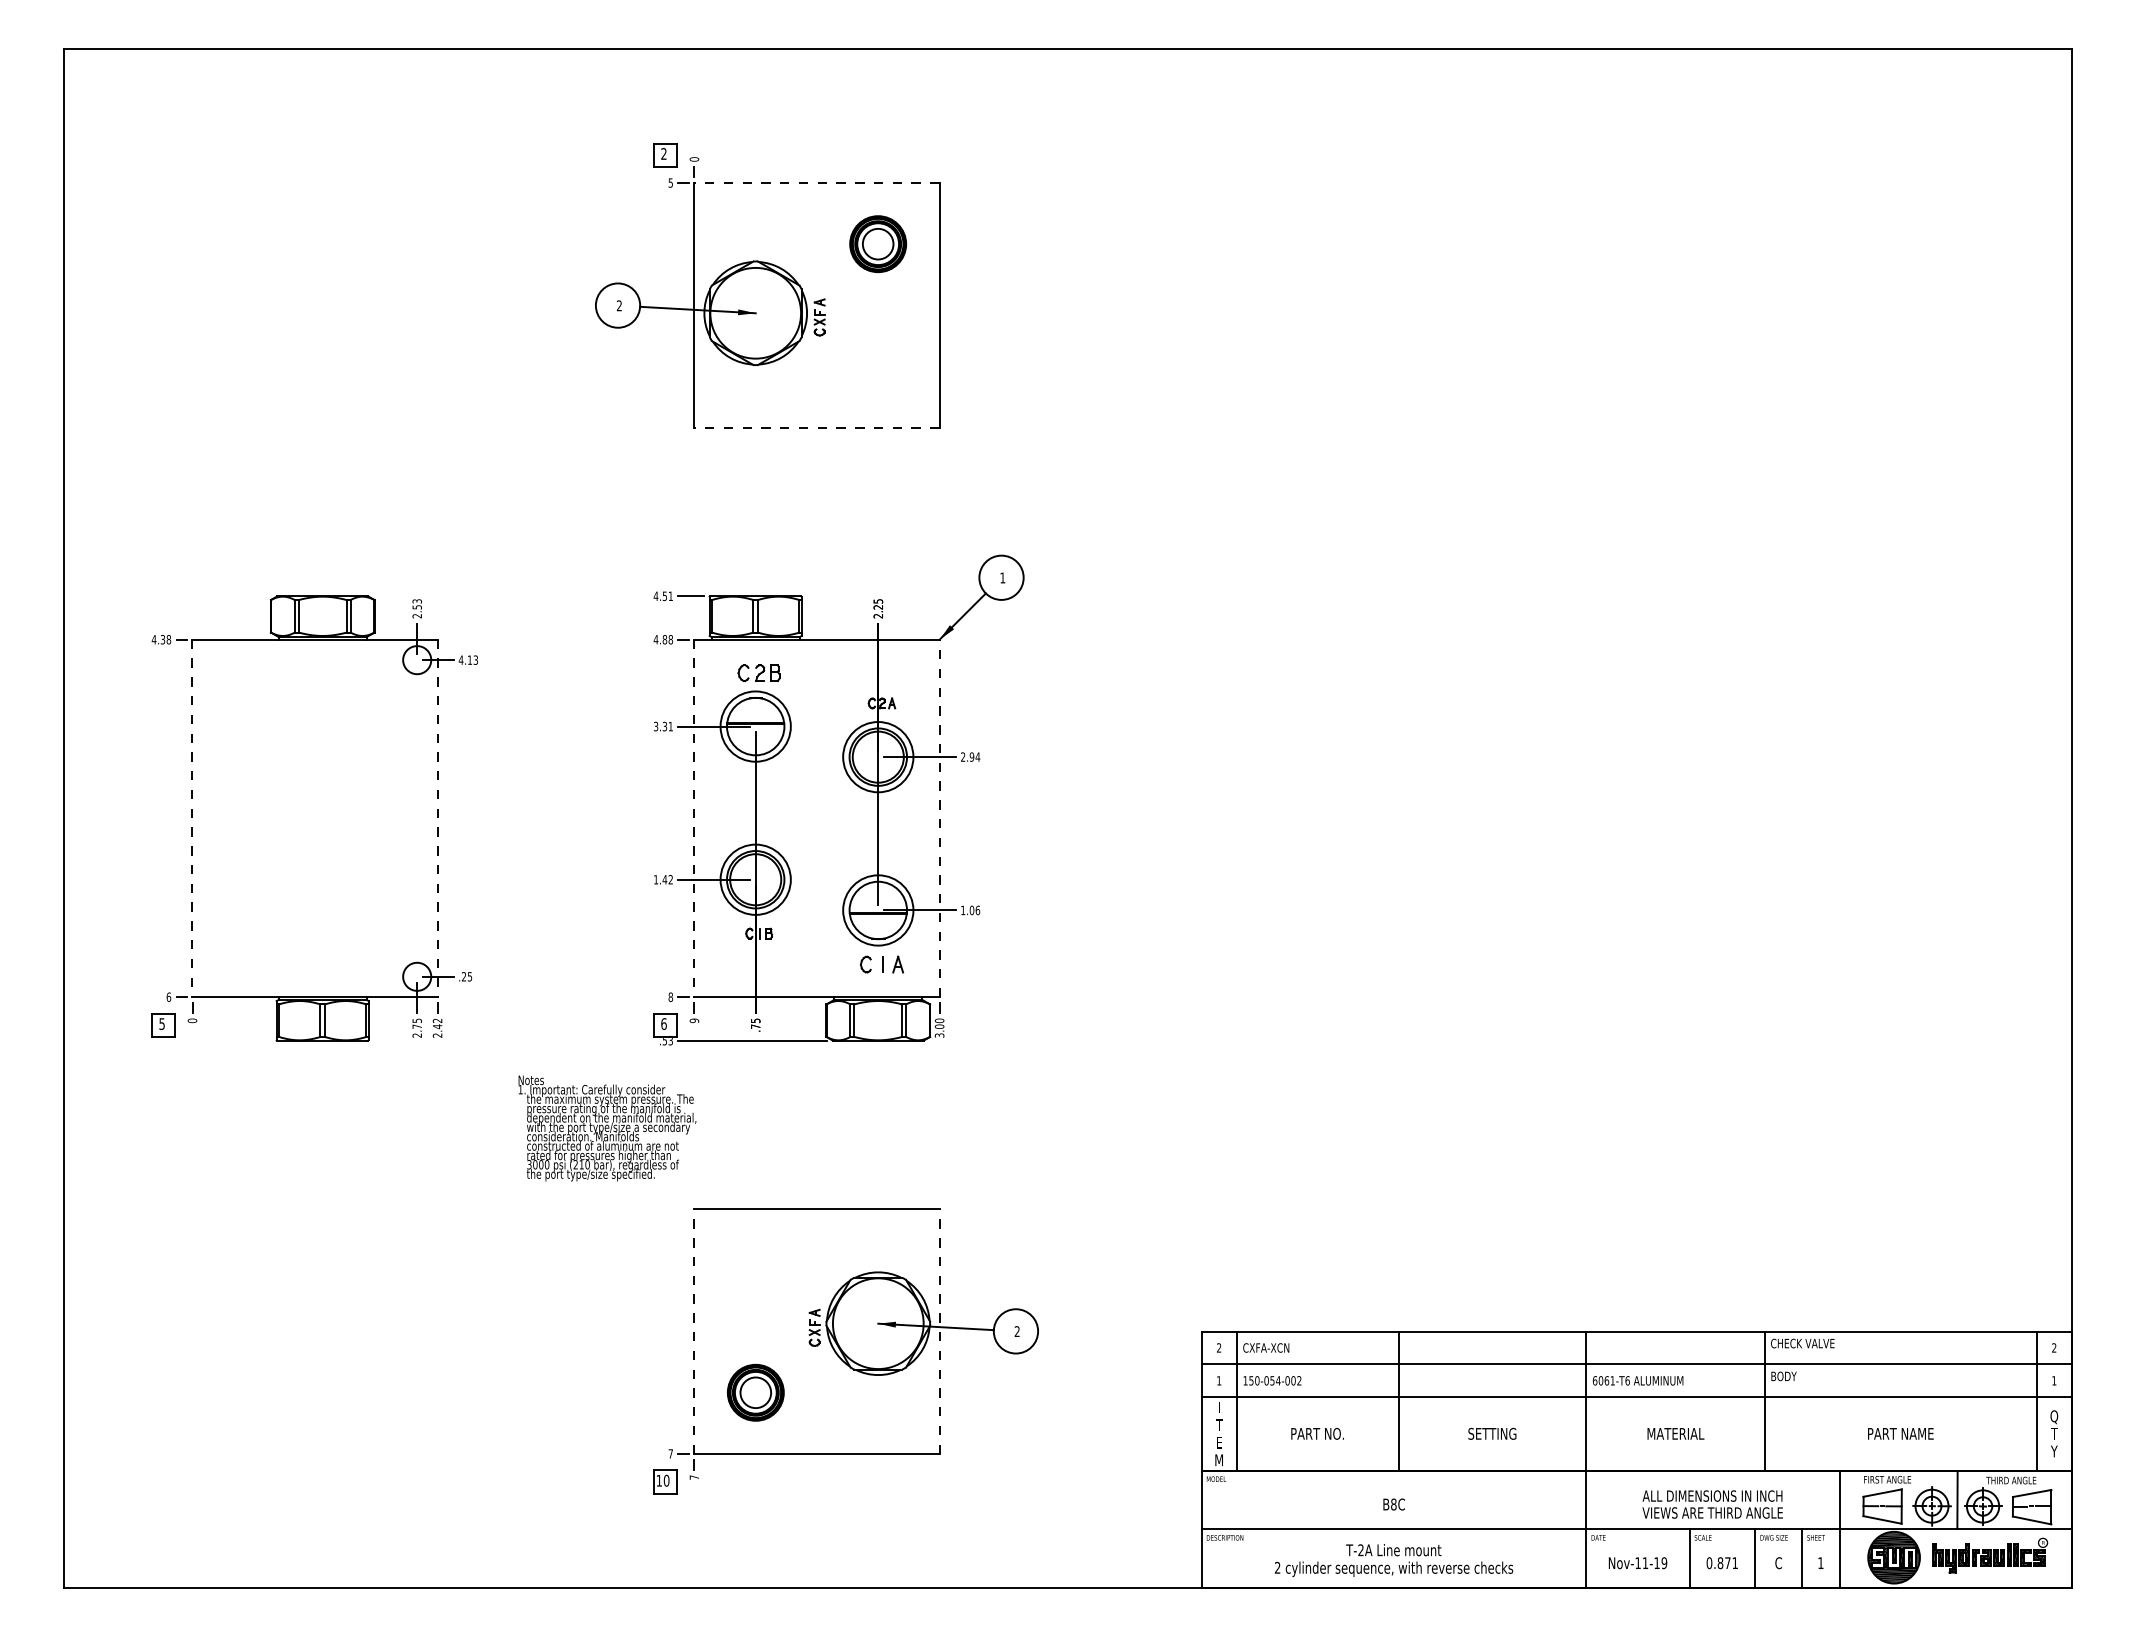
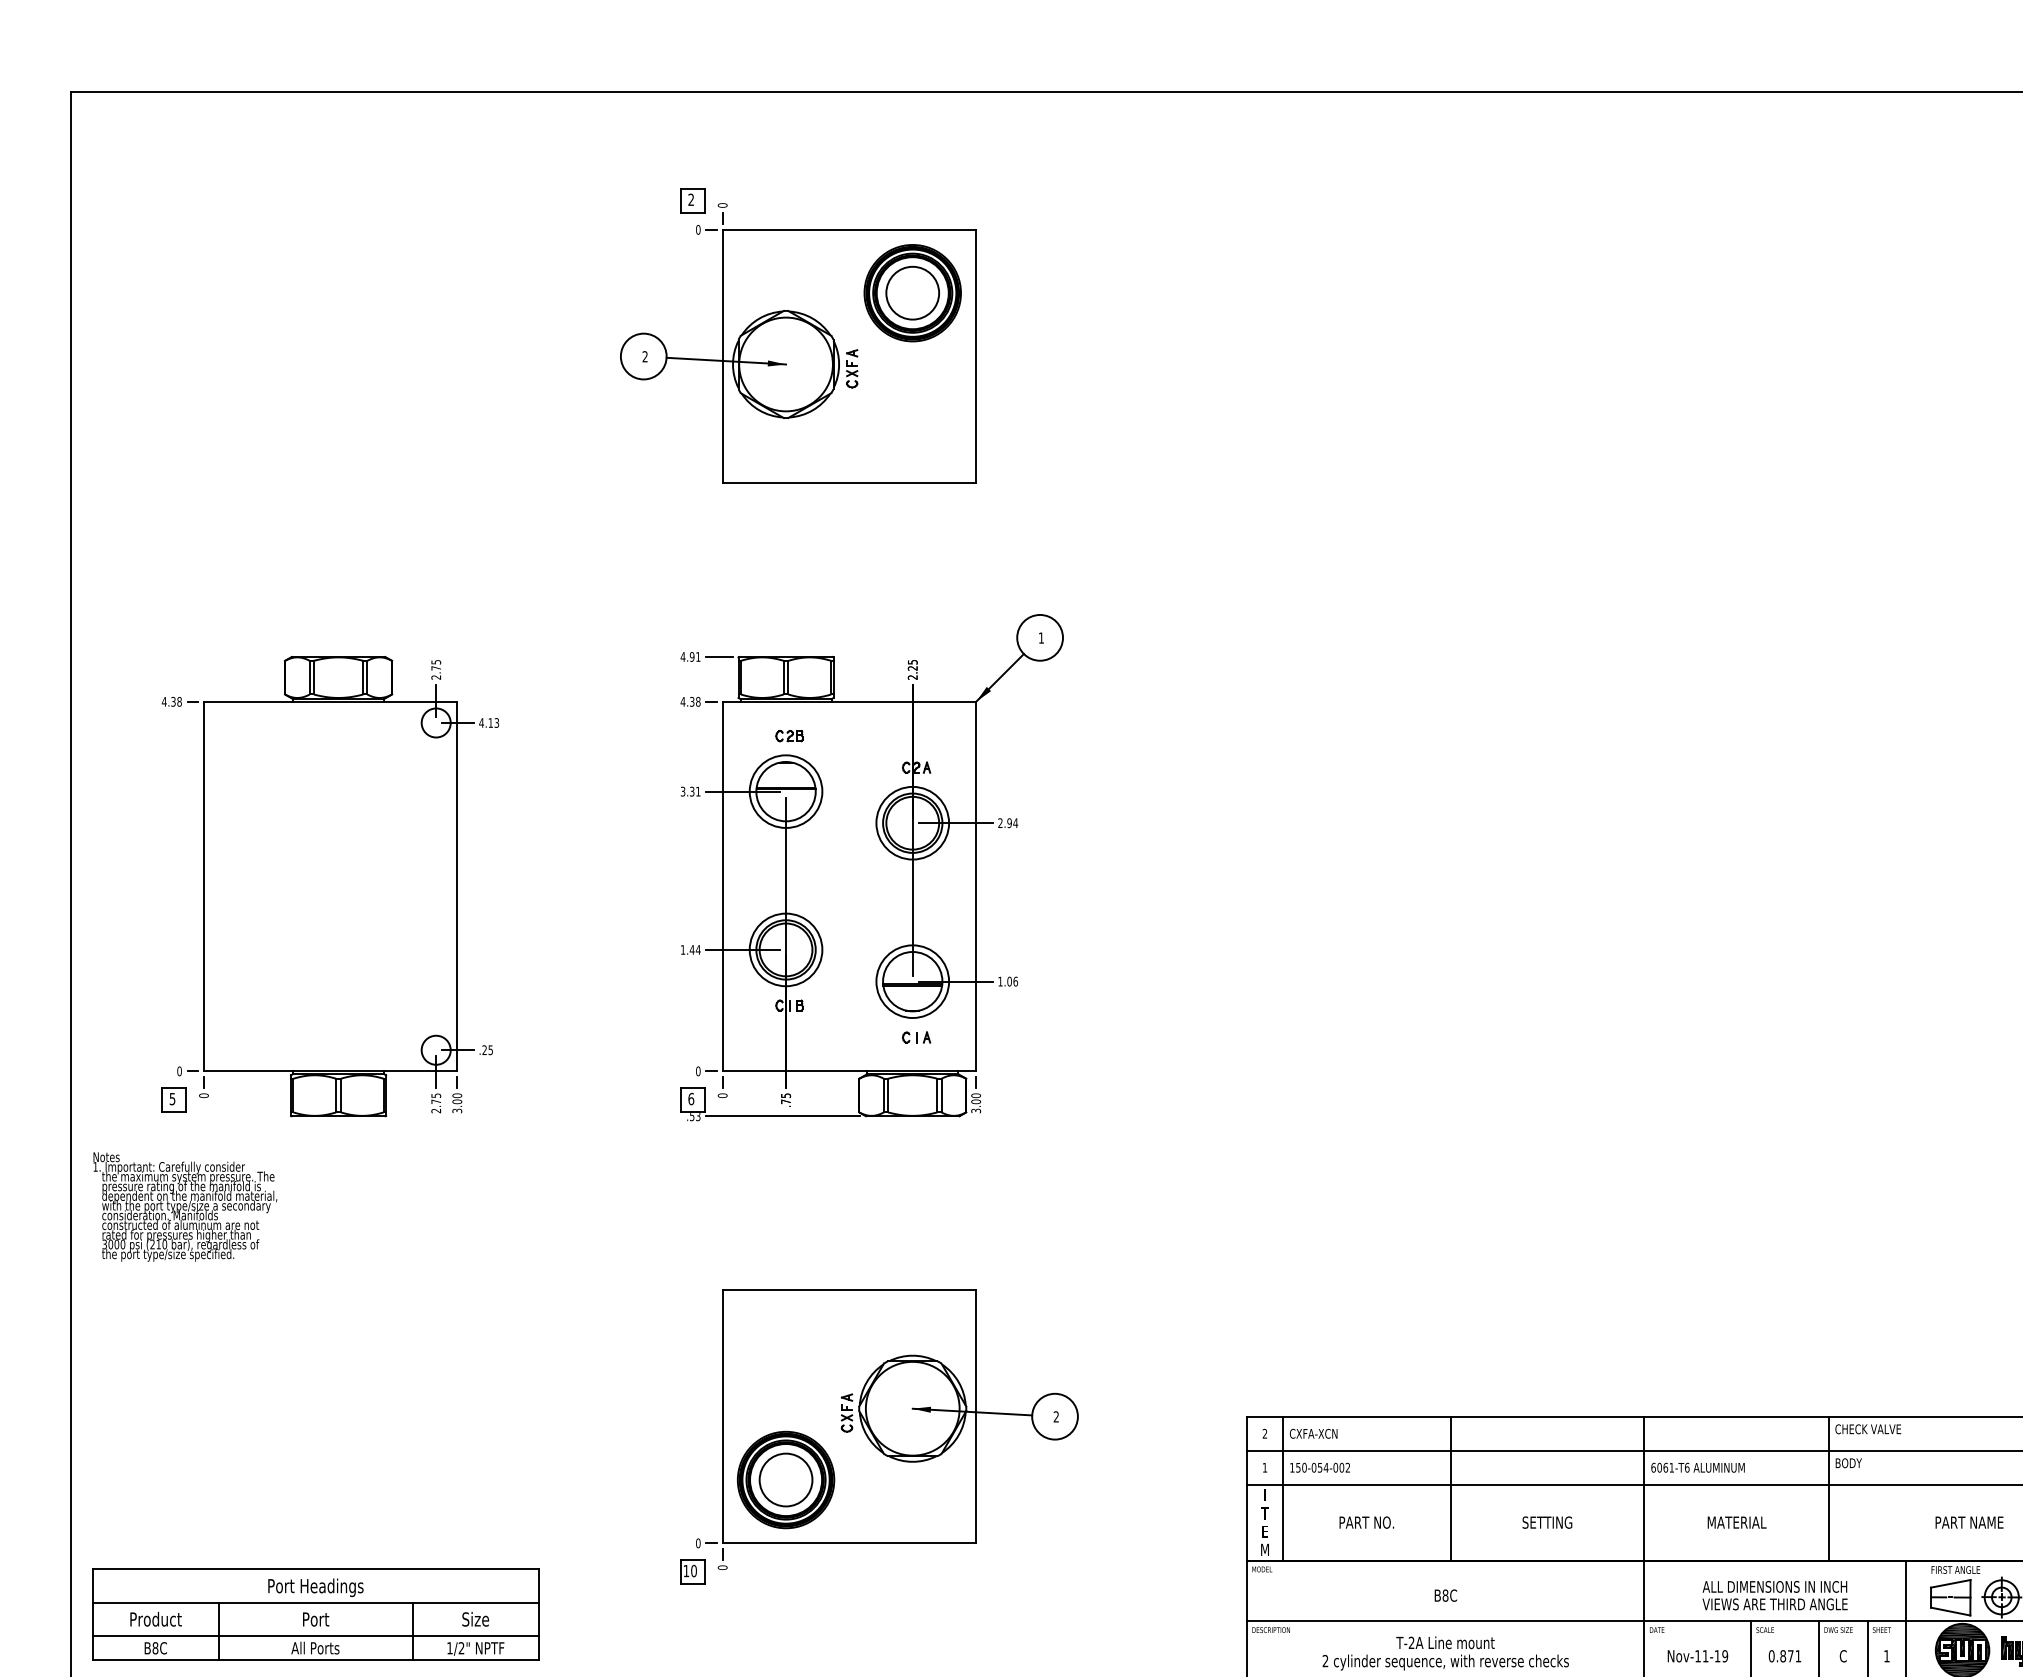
text: (670, 182) -> (697, 229), 5 -> 0
line: (817, 183) -> (849, 230), dashed -> solid
part: (877, 243) -> (911, 292), size x1.67
line: (817, 428) -> (849, 483), dashed -> solid
text: (664, 595) -> (691, 656), 4.51 -> 4.91
text: (416, 604) -> (435, 665), 2.53 -> 2.75
text: (664, 639) -> (691, 701), 4.88 -> 4.38
part: (758, 672) -> (788, 735), size x0.62
line: (192, 818) -> (203, 886), dashed -> solid
line: (437, 818) -> (457, 886), dashed -> solid
line: (694, 818) -> (722, 886), dashed -> solid
line: (939, 818) -> (975, 886), dashed -> solid
text: (670, 879) -> (697, 949), 1.42 -> 1.44
part: (881, 964) -> (916, 1037), size x0.62
text: (169, 996) -> (180, 1070), 6 -> 0
text: (670, 997) -> (697, 1071), 8 -> 0
text: (694, 1020) -> (722, 1095), 9 -> 0
text: (437, 1027) -> (457, 1102), 2.42 -> 3.00
text: (607, 1128) -> (185, 1207), moved
line: (694, 1331) -> (722, 1416), dashed -> solid
line: (939, 1331) -> (975, 1416), dashed -> solid
part: (755, 1392) -> (785, 1479), size x1.67
text: (670, 1453) -> (697, 1542), 7 -> 0
text: (694, 1477) -> (722, 1567), 7 -> 0
part: (300, 1522) -> (315, 1614), added

